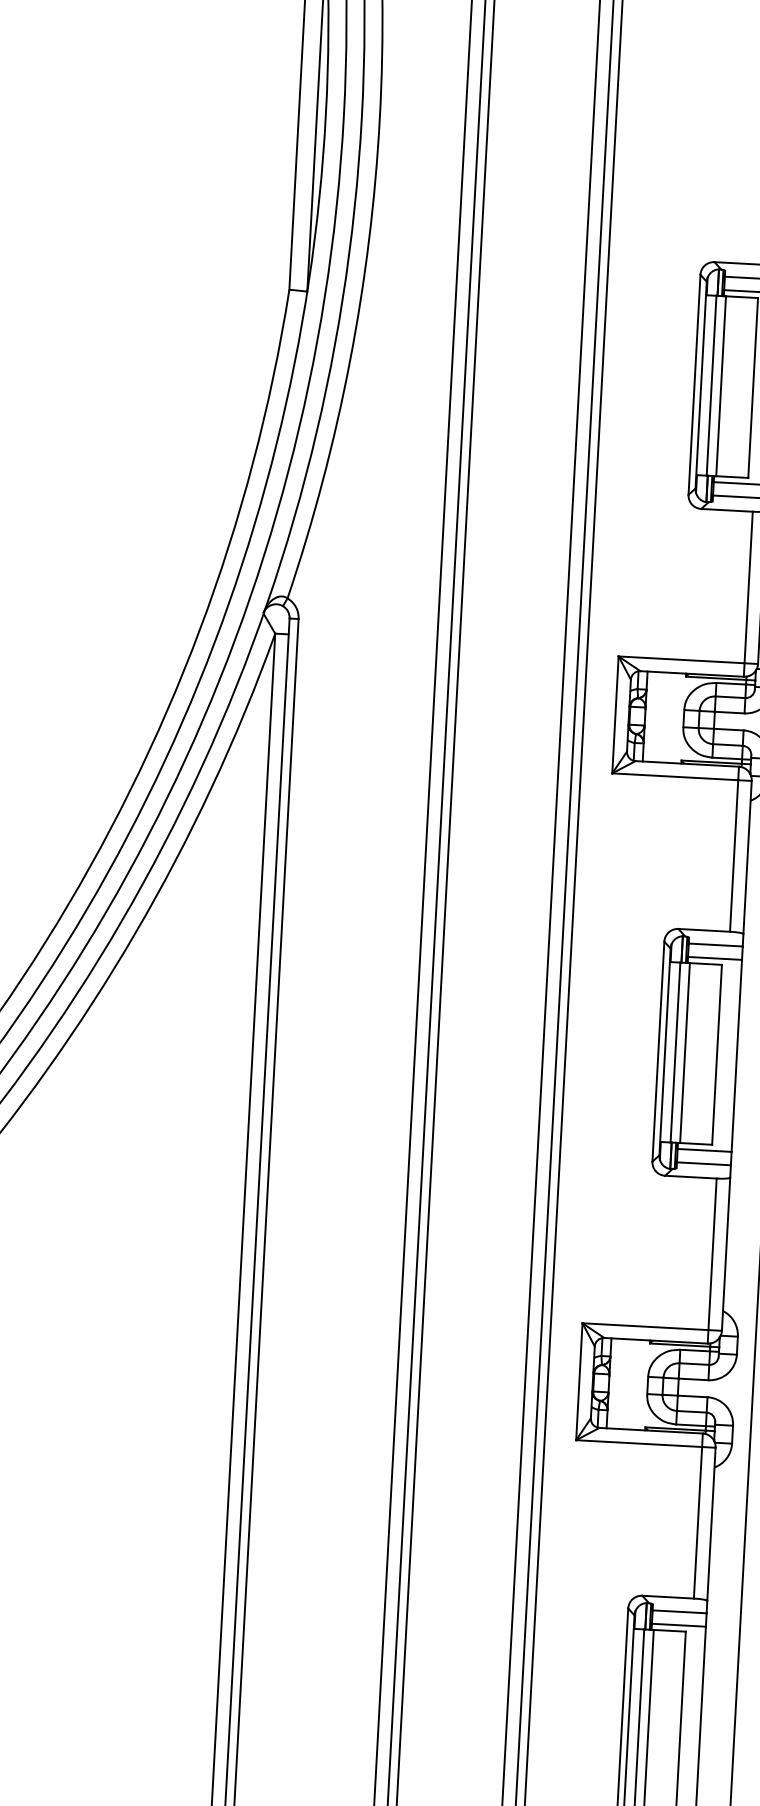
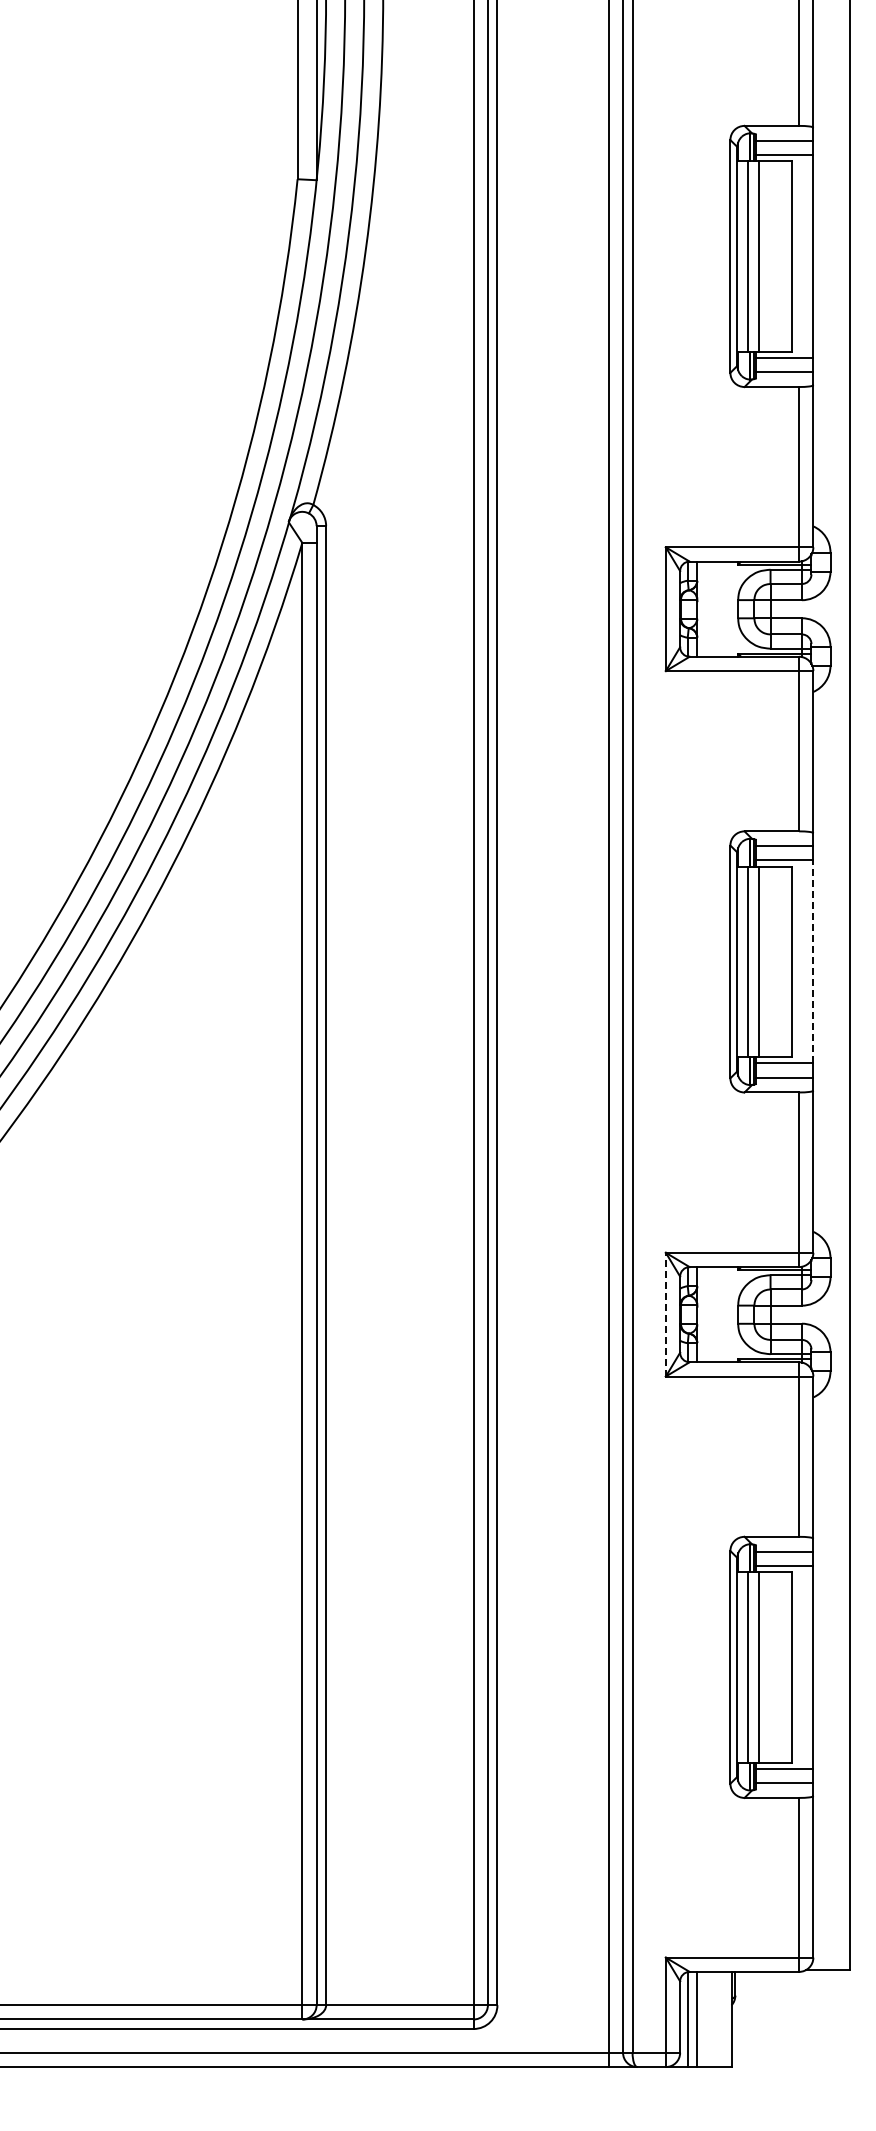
line: (736, 1055) -> (813, 961), solid -> dashed
line: (579, 1381) -> (665, 1314), solid -> dashed

